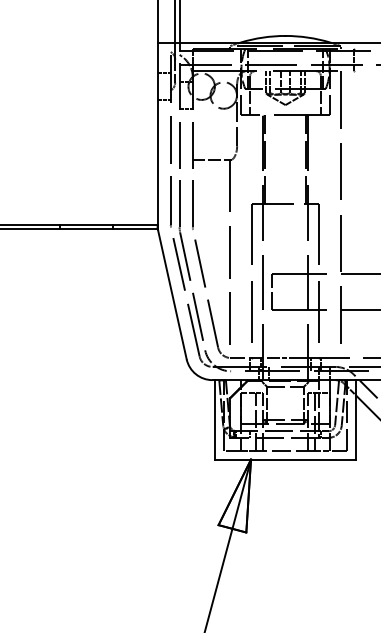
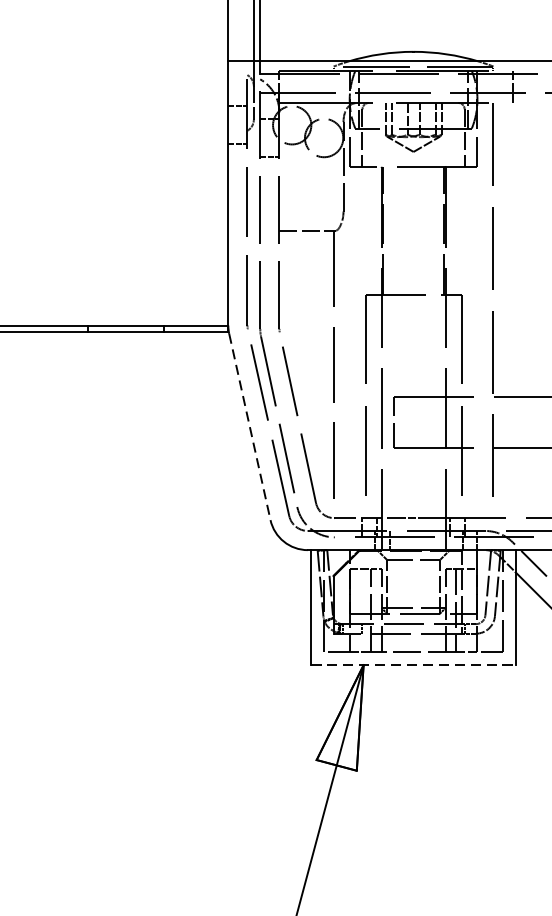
line: (172, 295) -> (249, 427), solid -> dashed
line: (285, 459) -> (413, 665), solid -> dashed

